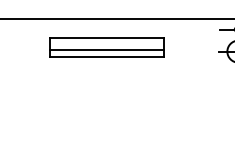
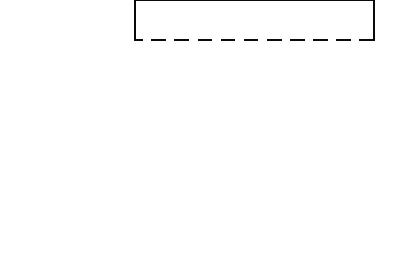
line: (106, 49) -> (254, 23), removed
line: (106, 57) -> (254, 40), solid -> dashed

